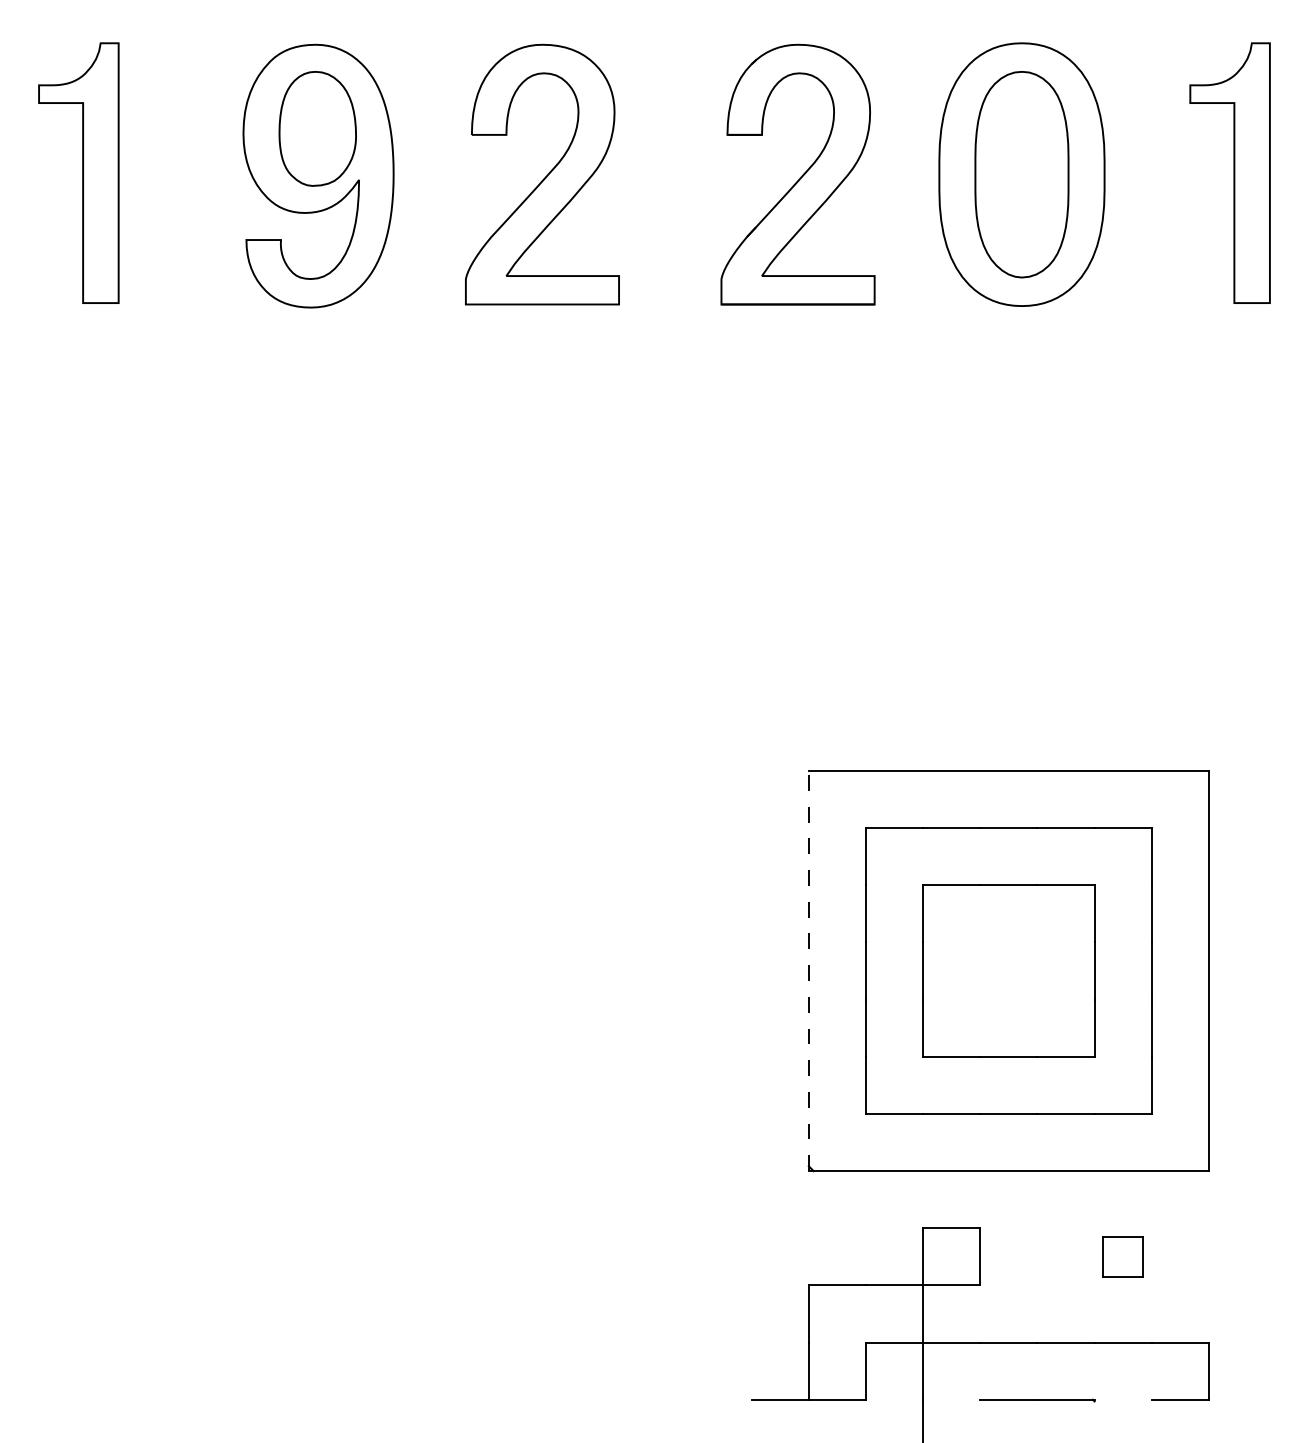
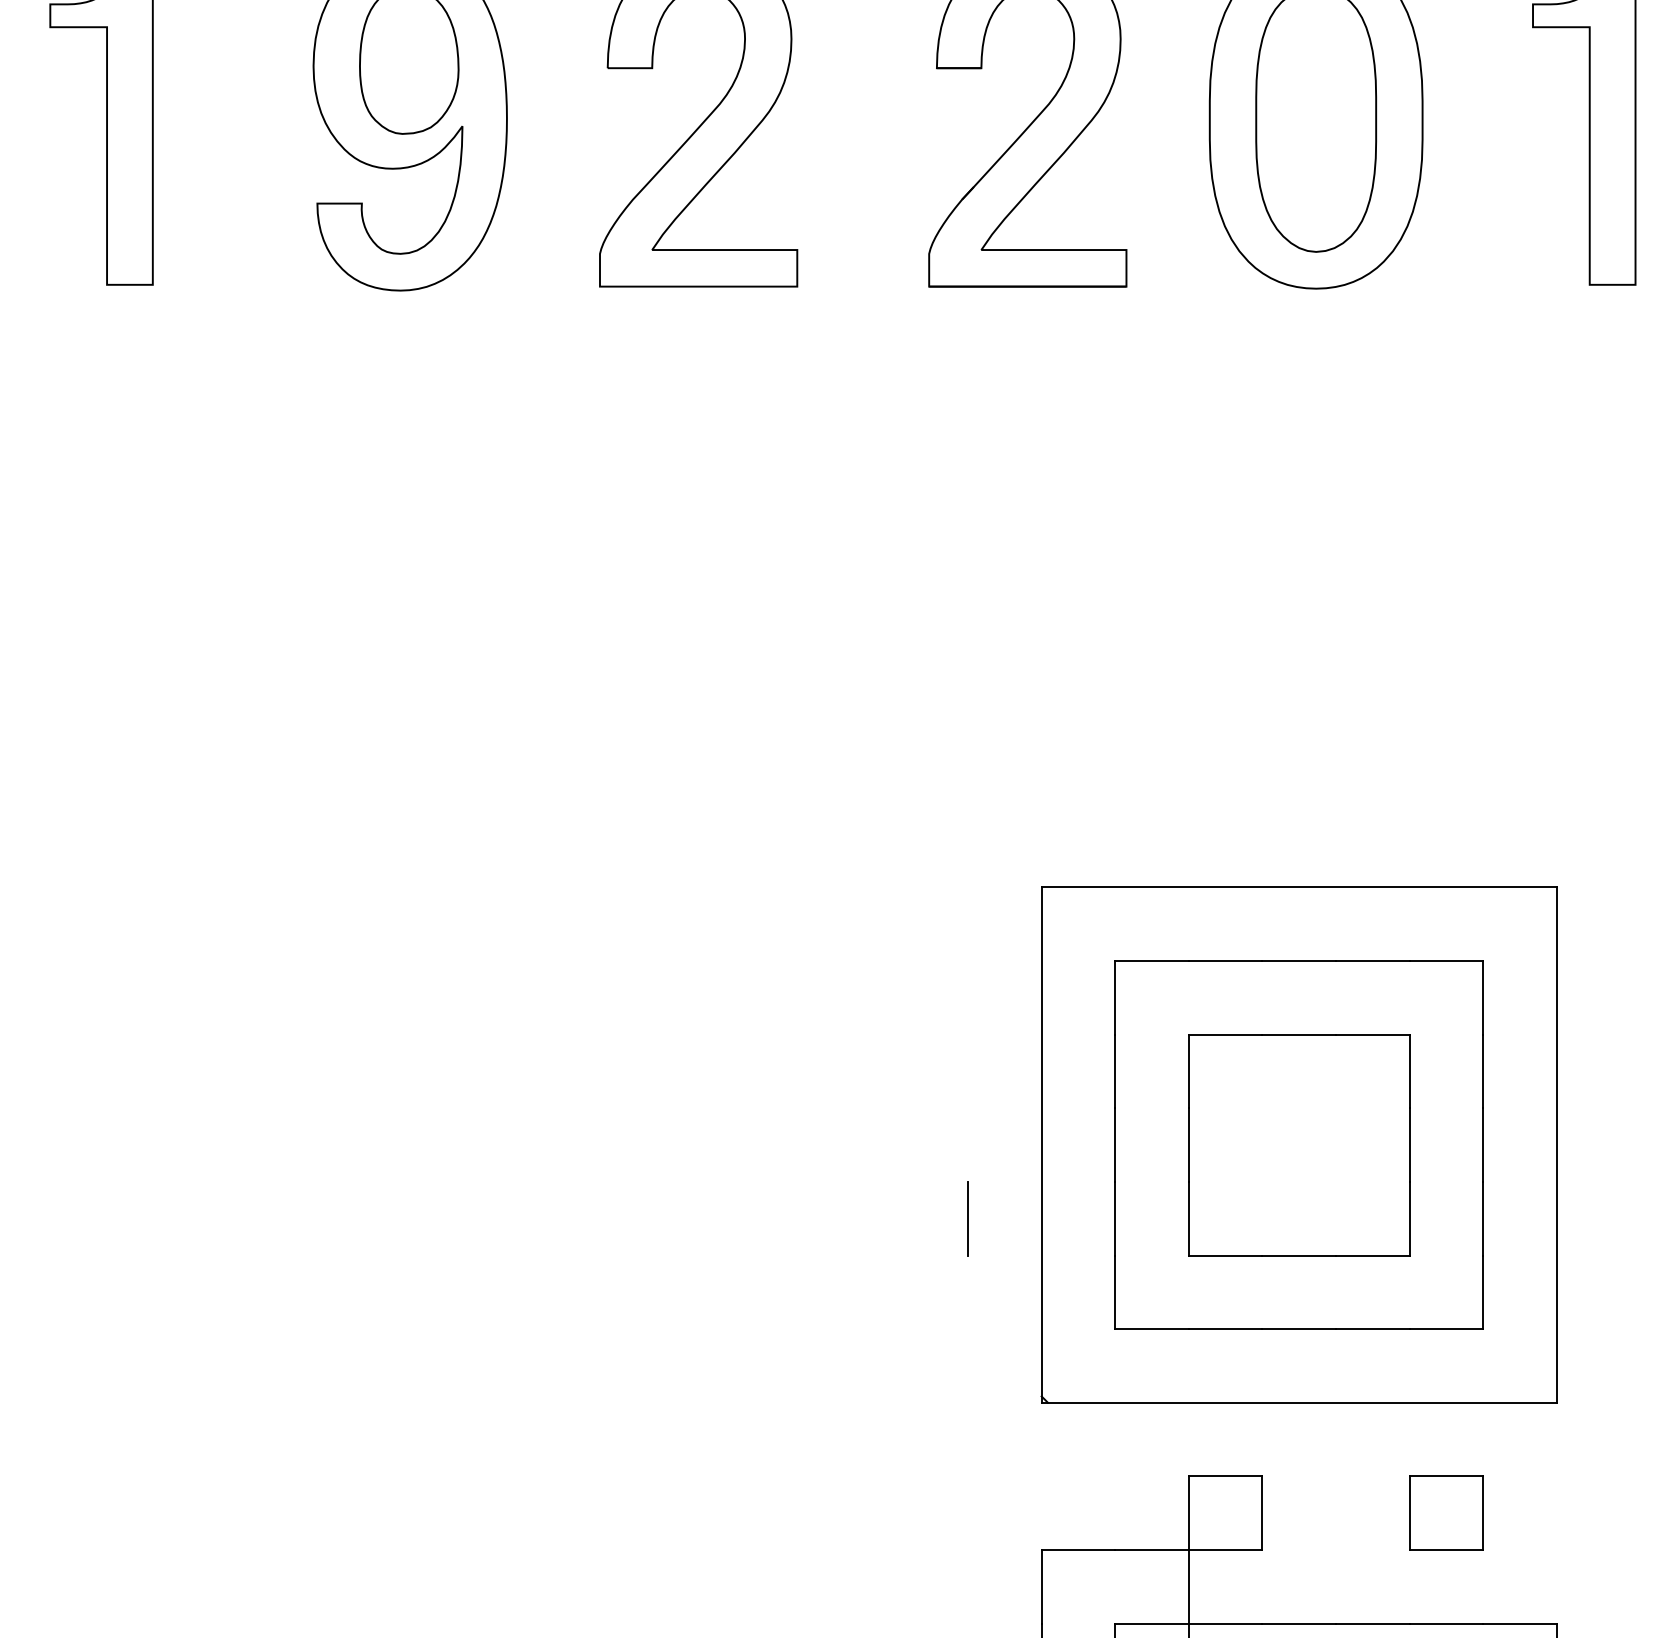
line: (808, 970) -> (1041, 1144), dashed -> solid
line: (751, 1027) -> (967, 1217), added
part: (1123, 1256) -> (1446, 1512), size x1.43

